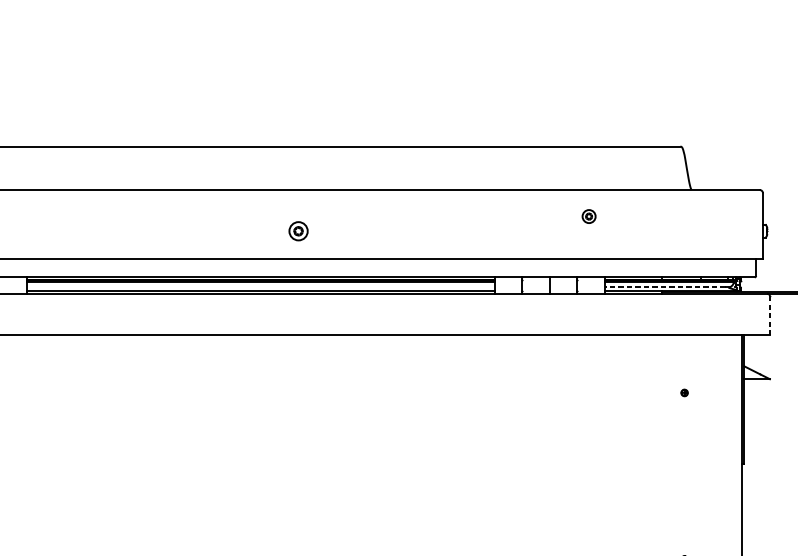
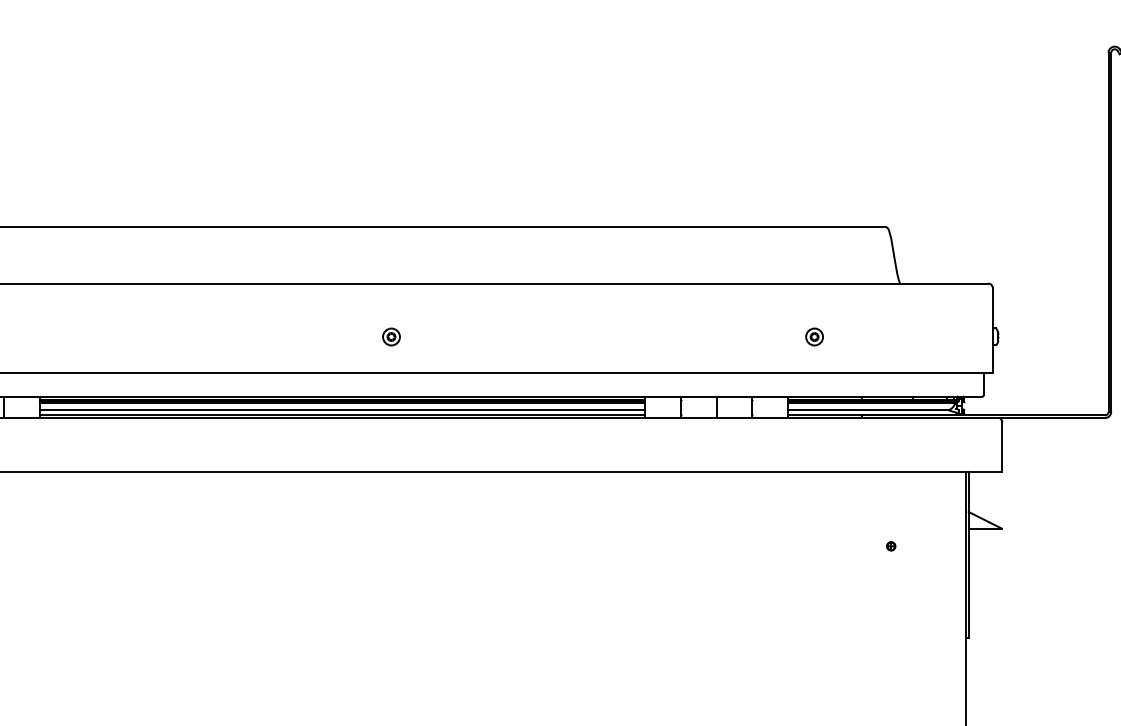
part: (589, 216) -> (814, 336), moved
part: (298, 230) -> (391, 336), size x0.71
line: (260, 287) -> (342, 409), added
line: (664, 287) -> (865, 409), dashed -> solid
line: (769, 315) -> (1001, 446), dashed -> solid

